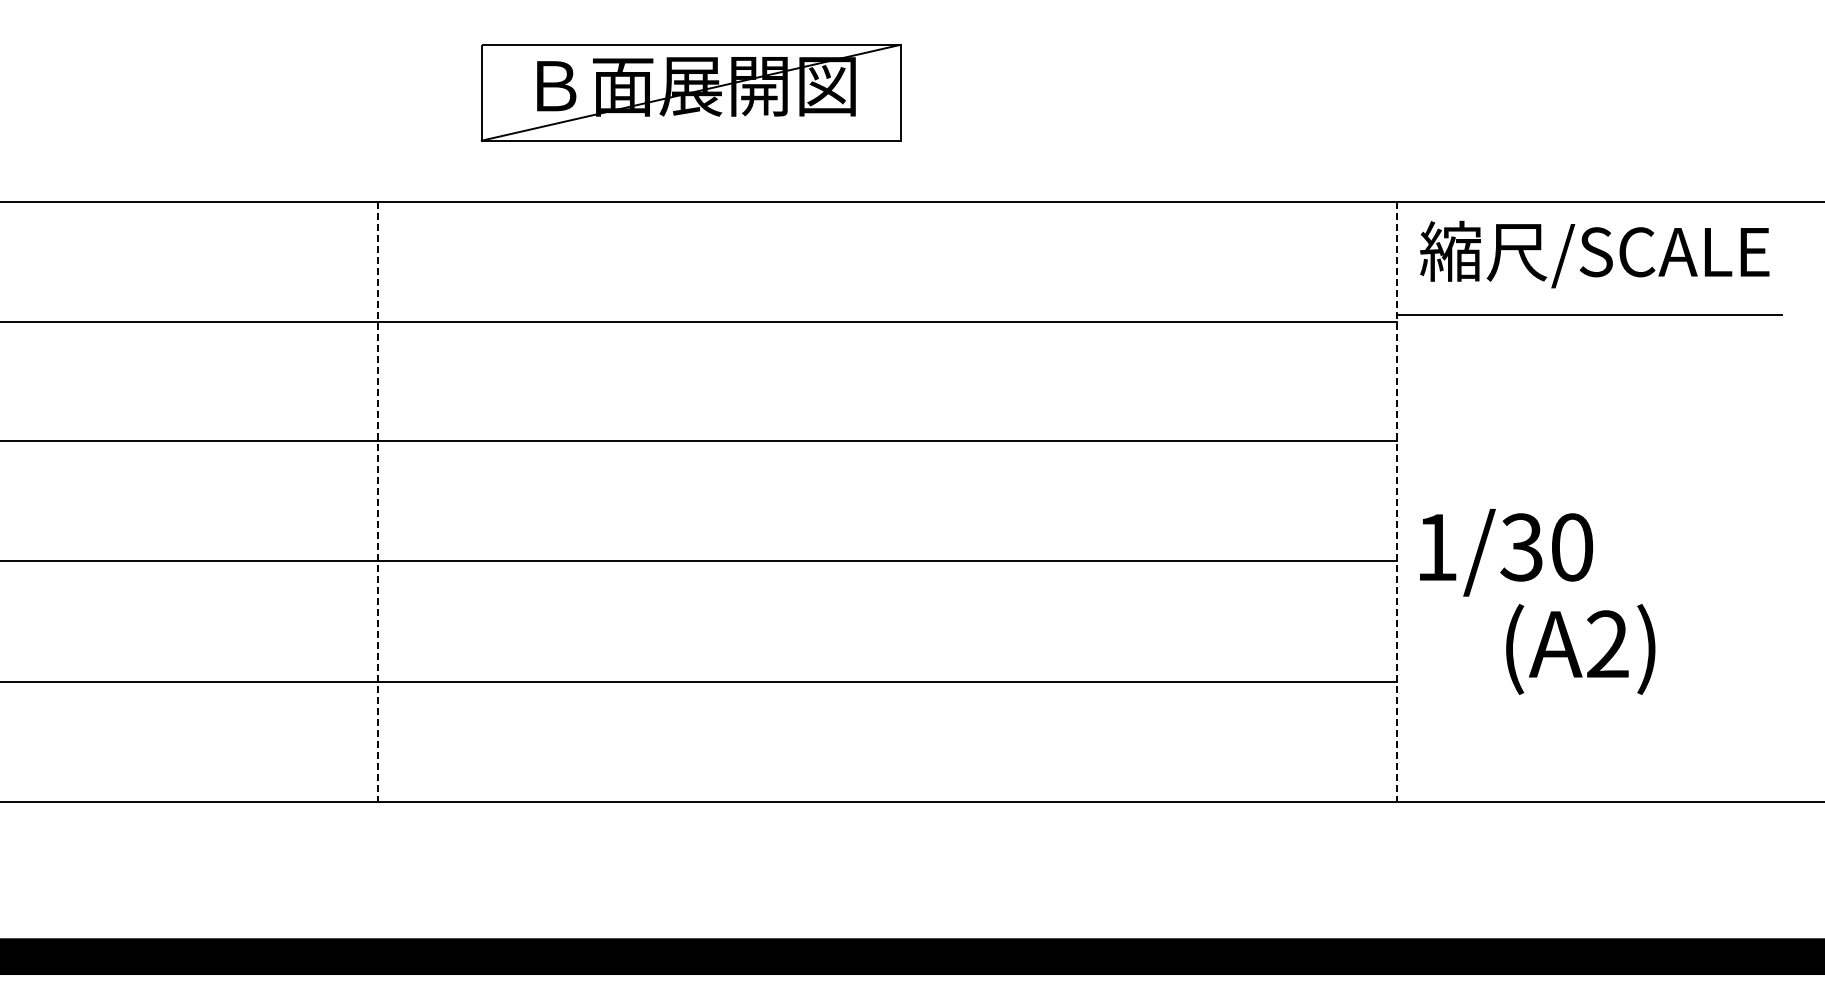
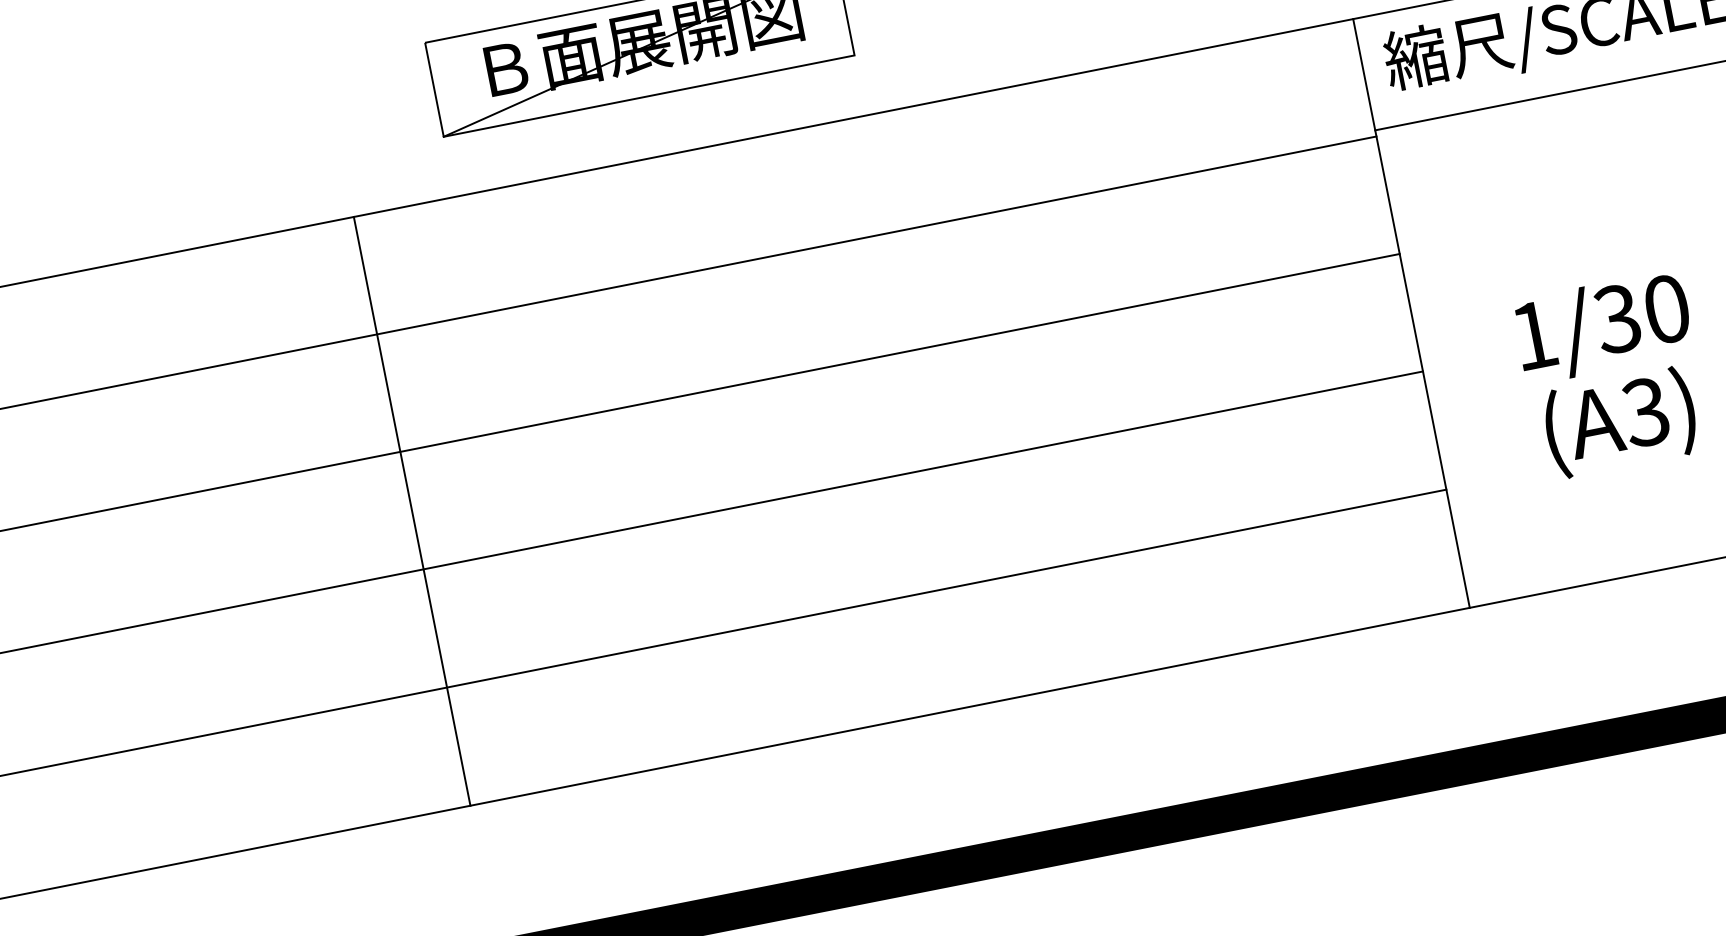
line: (378, 502) -> (412, 511), dashed -> solid
line: (1396, 502) -> (1411, 314), dashed -> solid
text: (1506, 552) -> (1603, 326), moved
text: (1607, 644) -> (1645, 412), (A2) -> (A3)

